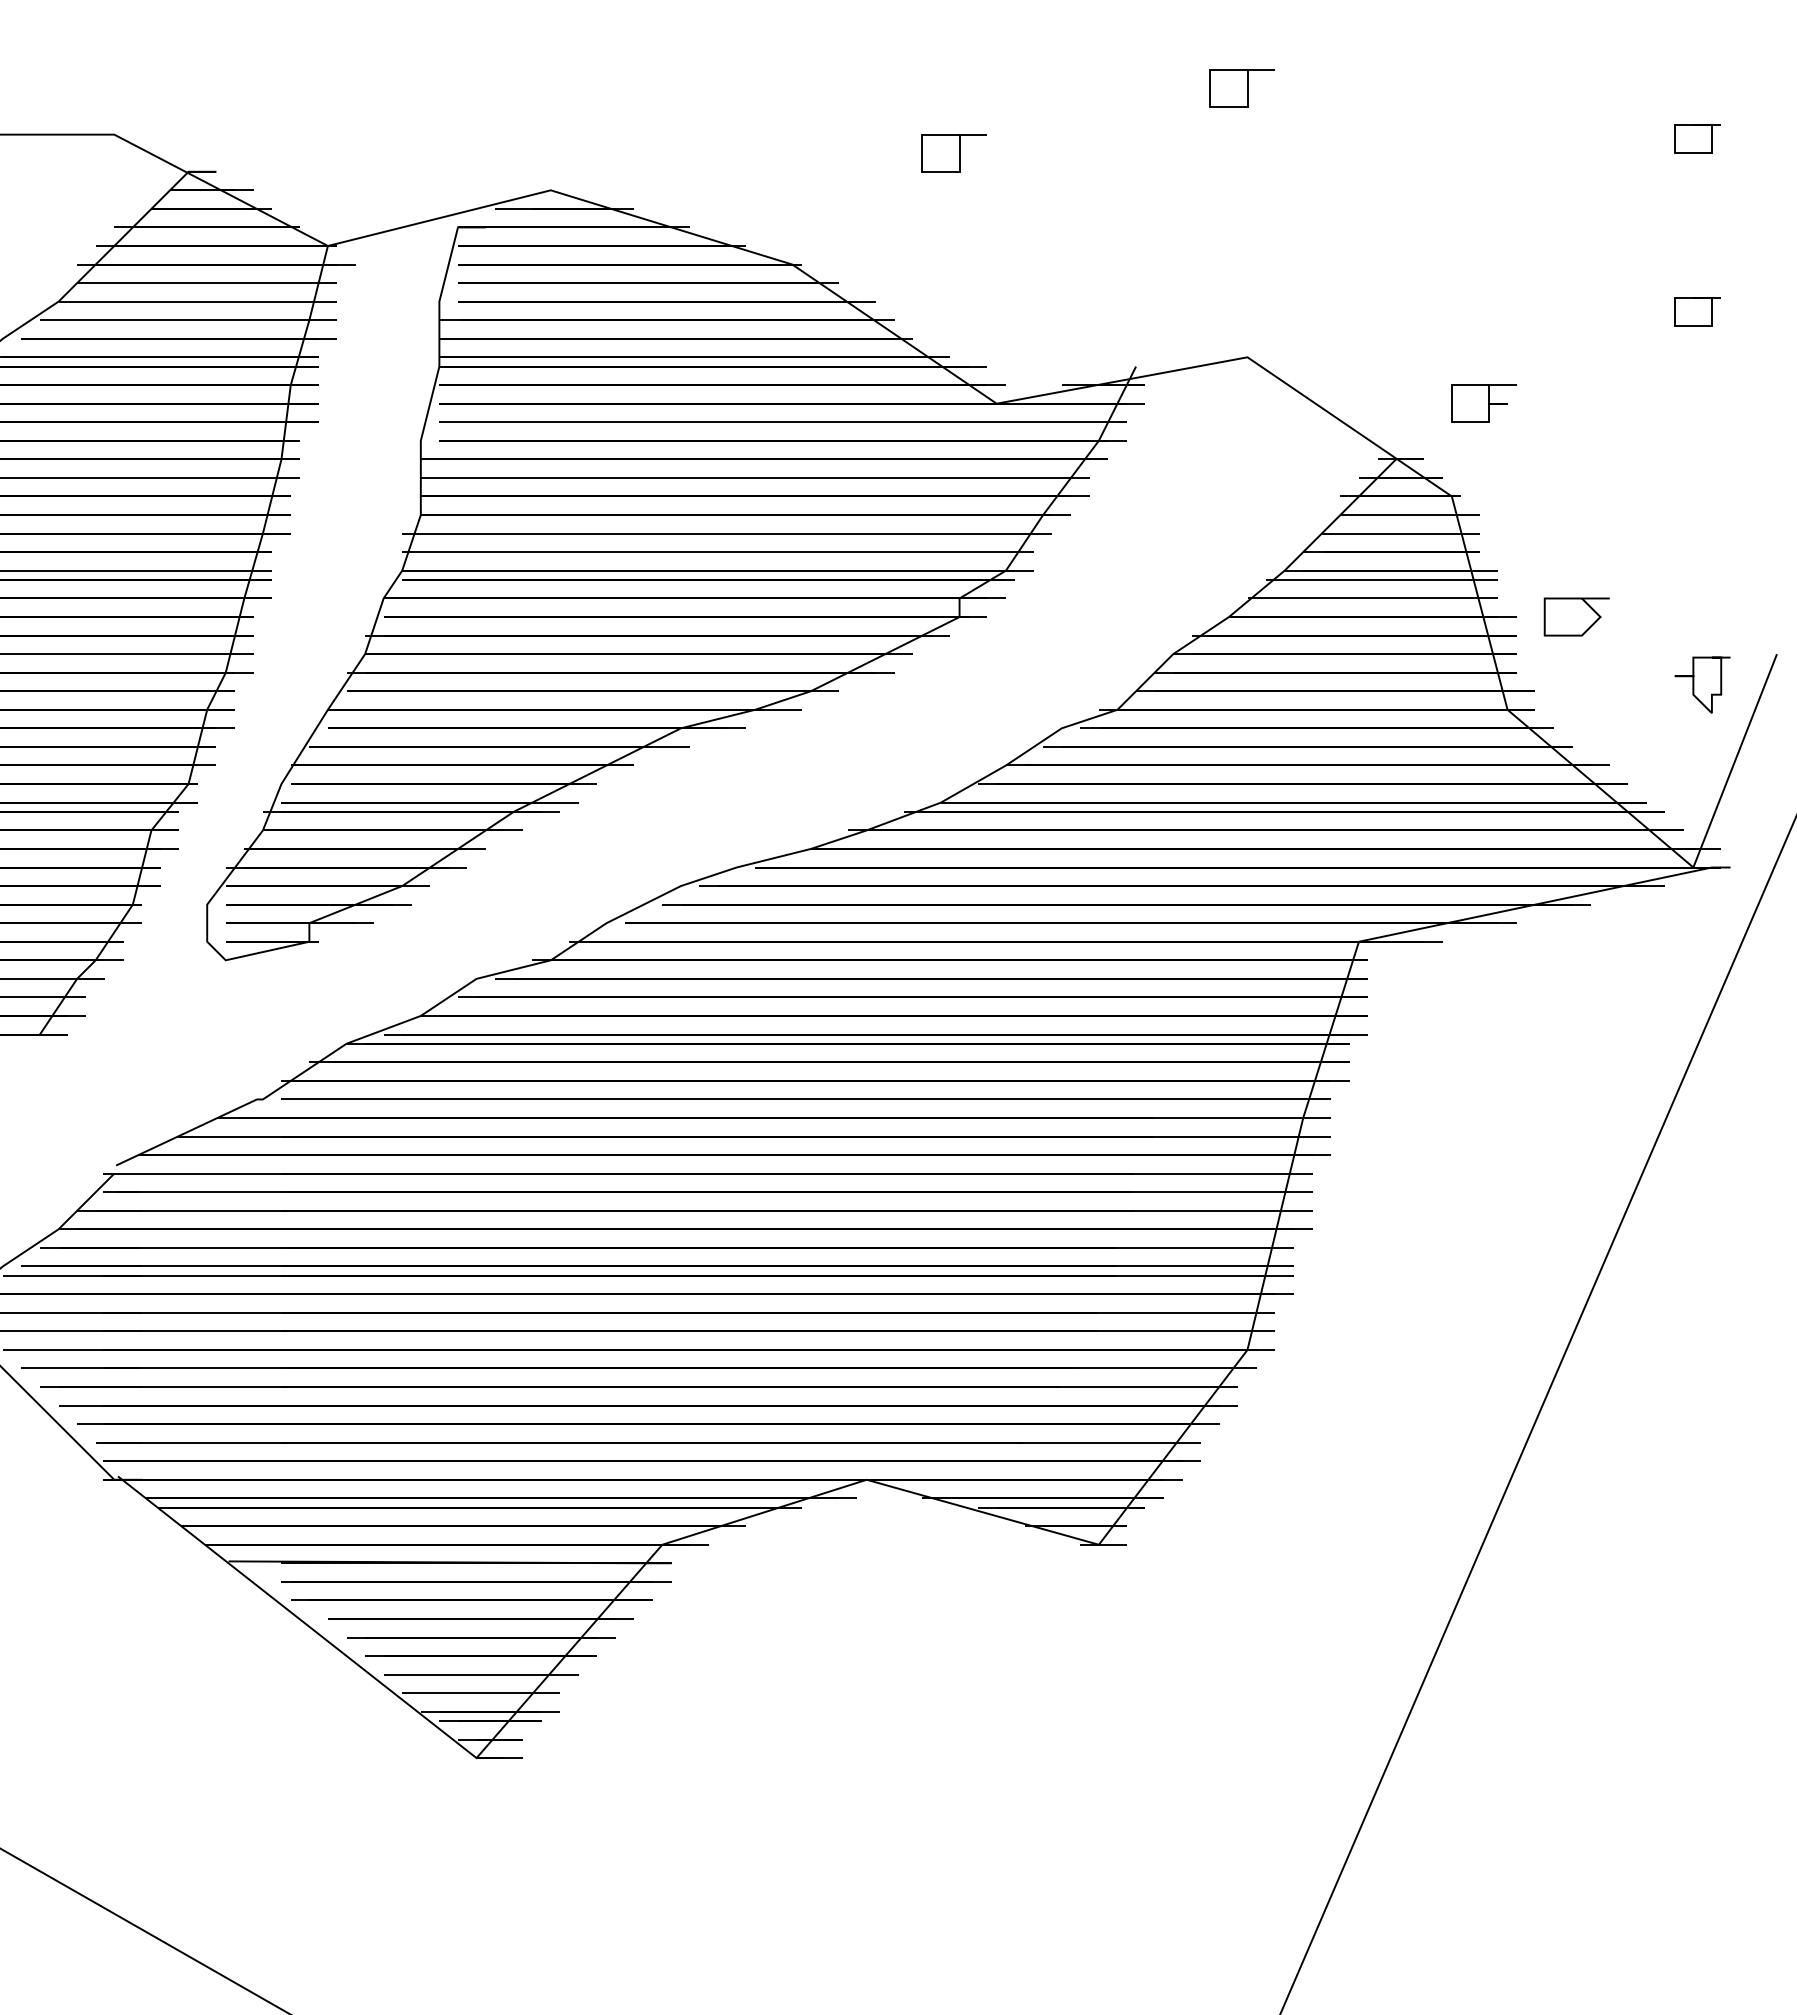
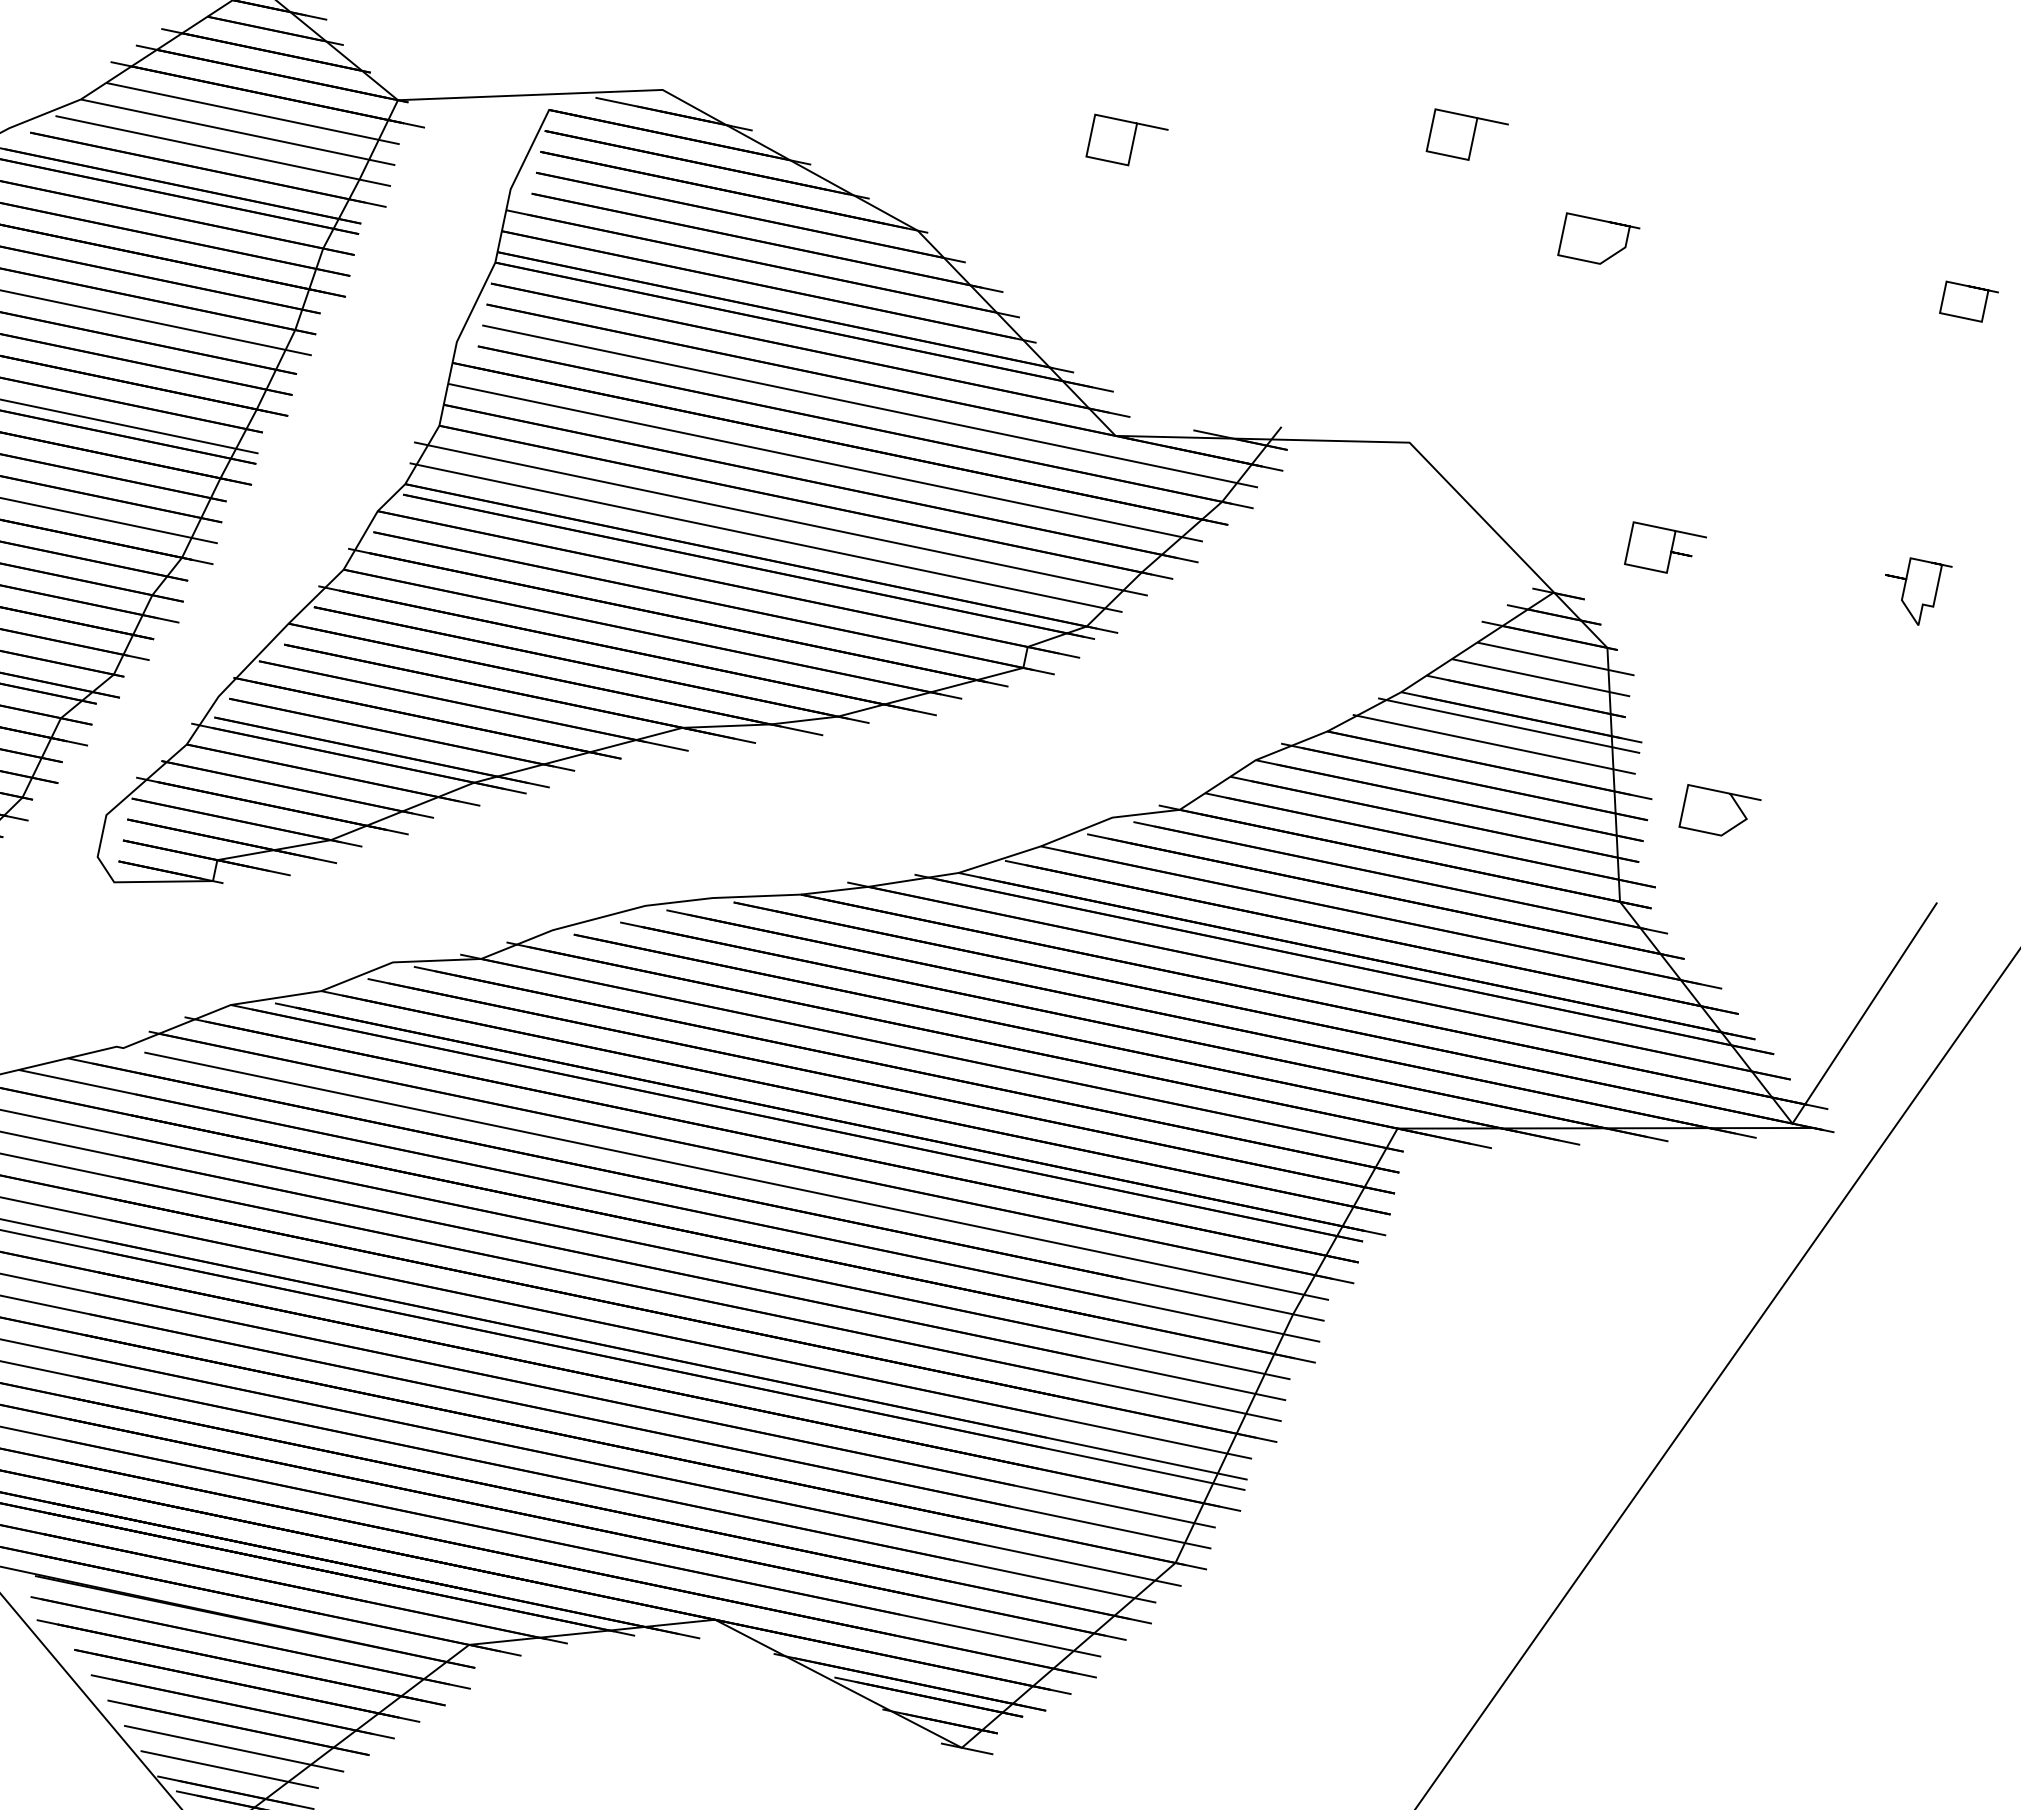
curve: (1384, 163) -> (1609, 256), added
curve: (1697, 298) -> (1931, 482), removed
curve: (1694, 684) -> (1905, 588), moved

